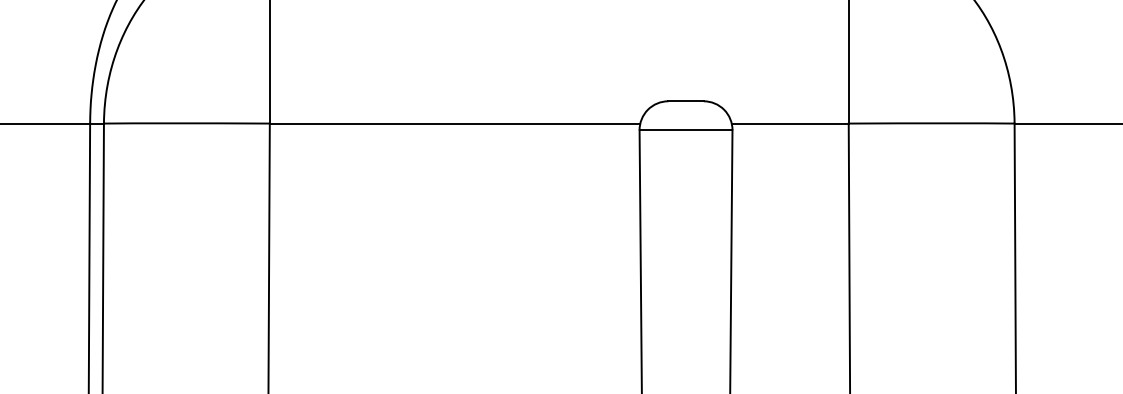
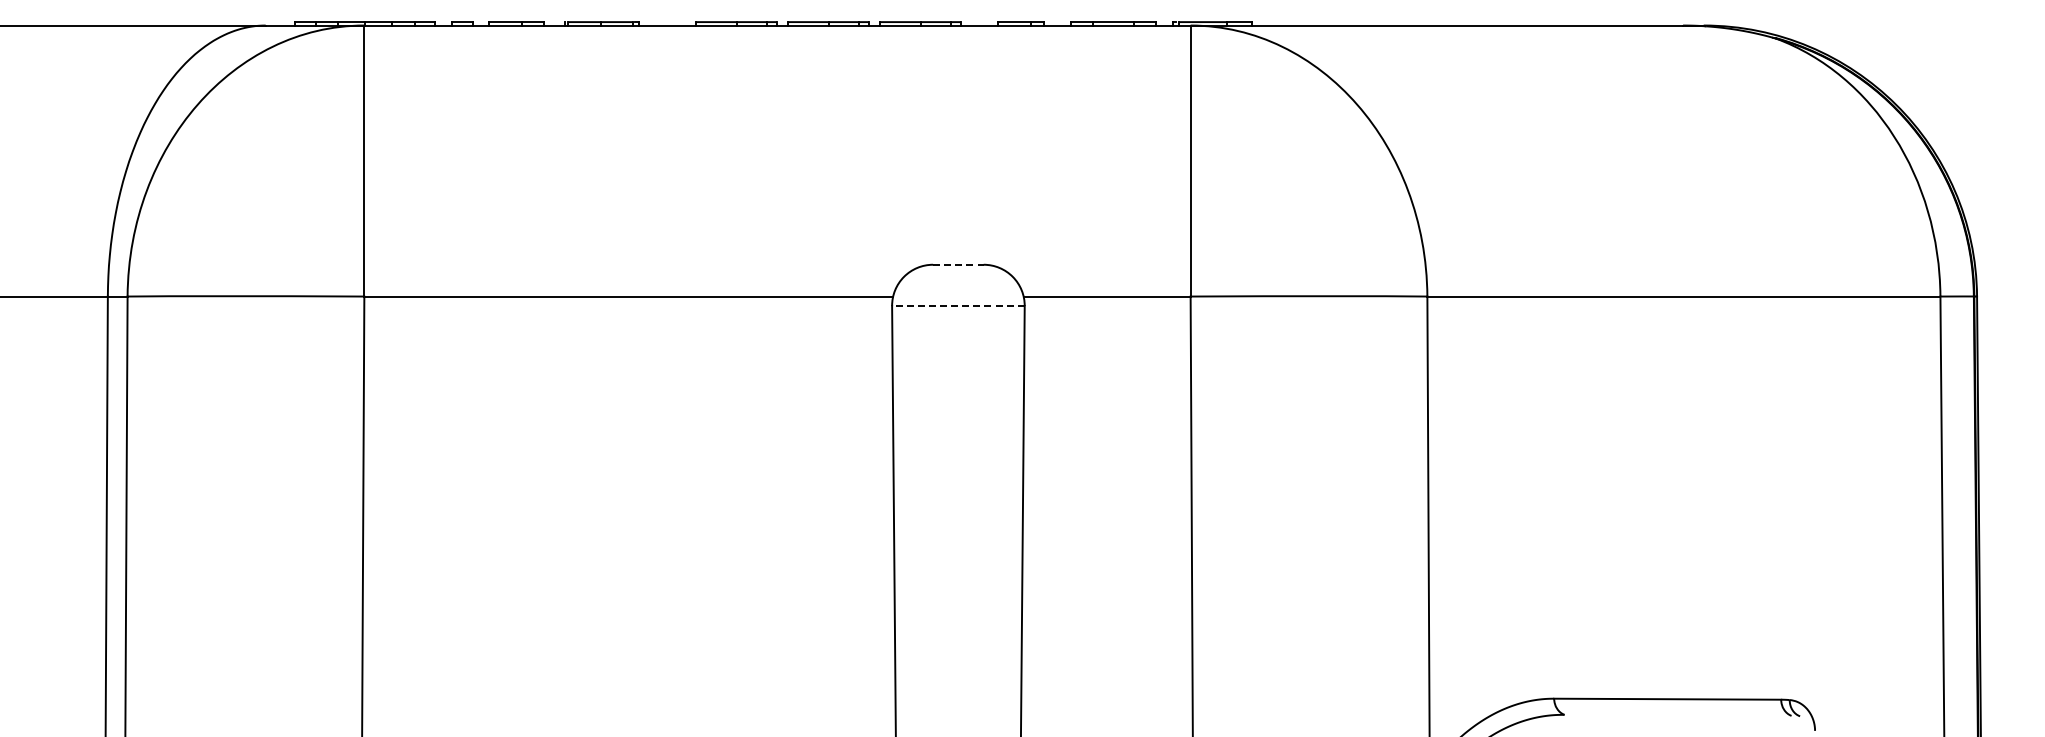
line: (686, 101) -> (958, 264), solid -> dashed
line: (685, 130) -> (957, 306), solid -> dashed

